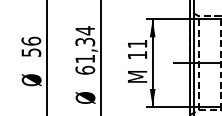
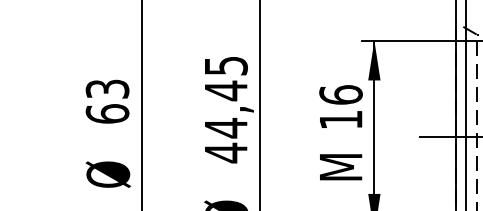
text: (137, 43) -> (340, 93), 11 -> 16
text: (31, 46) -> (107, 100), 56 -> 63
text: (85, 50) -> (226, 109), 61,34 -> 44,45

